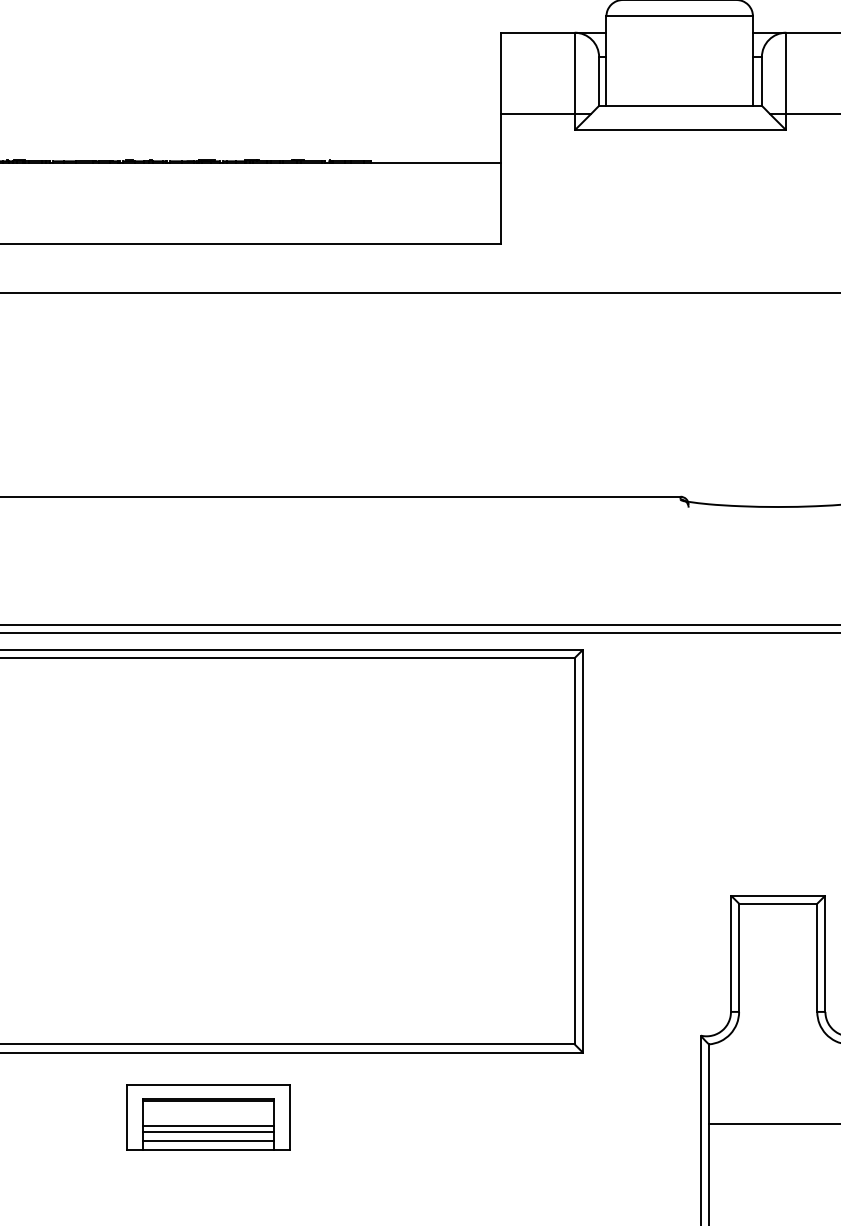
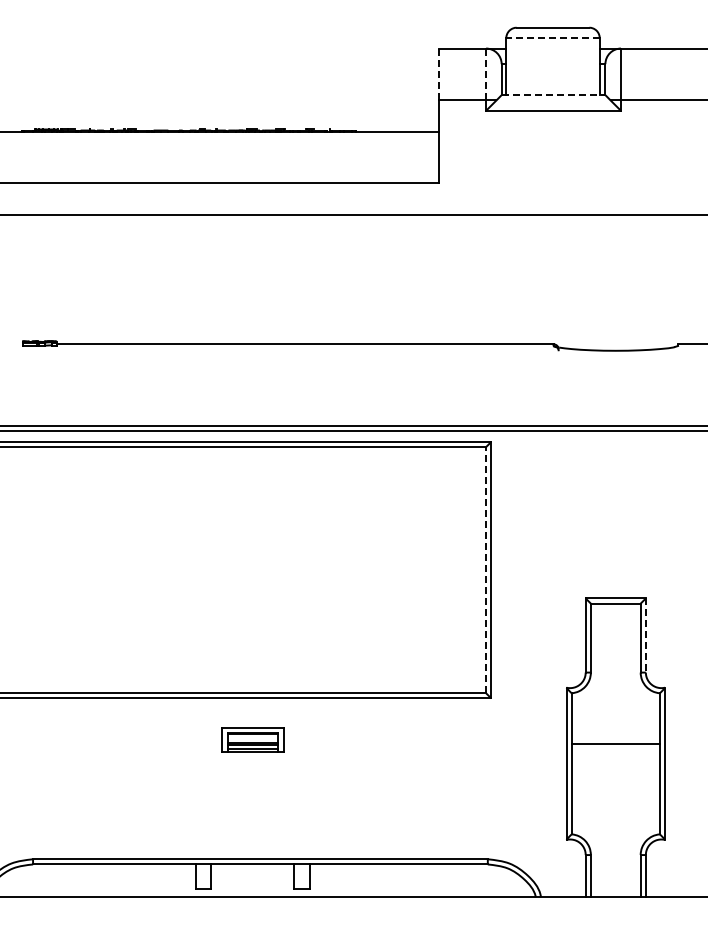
line: (680, 16) -> (553, 38), solid -> dashed
line: (501, 73) -> (439, 74), solid -> dashed
line: (575, 73) -> (486, 74), solid -> dashed
line: (680, 106) -> (553, 95), solid -> dashed
line: (575, 850) -> (486, 569), solid -> dashed
line: (824, 955) -> (645, 636), solid -> dashed
part: (208, 1116) -> (252, 739), size x0.6

